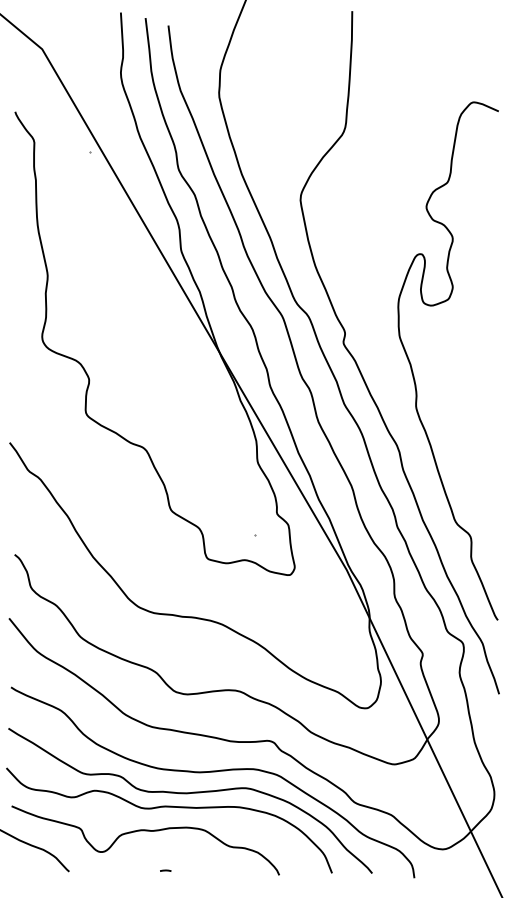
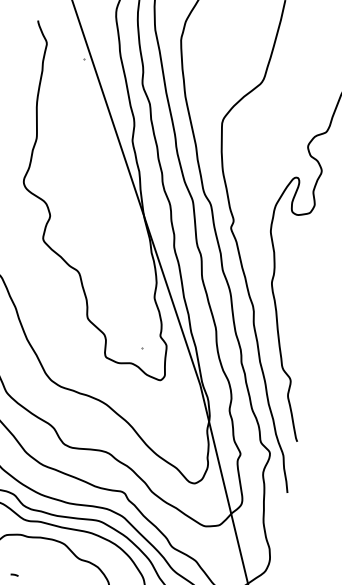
line: (165, 870) -> (14, 574), moved

